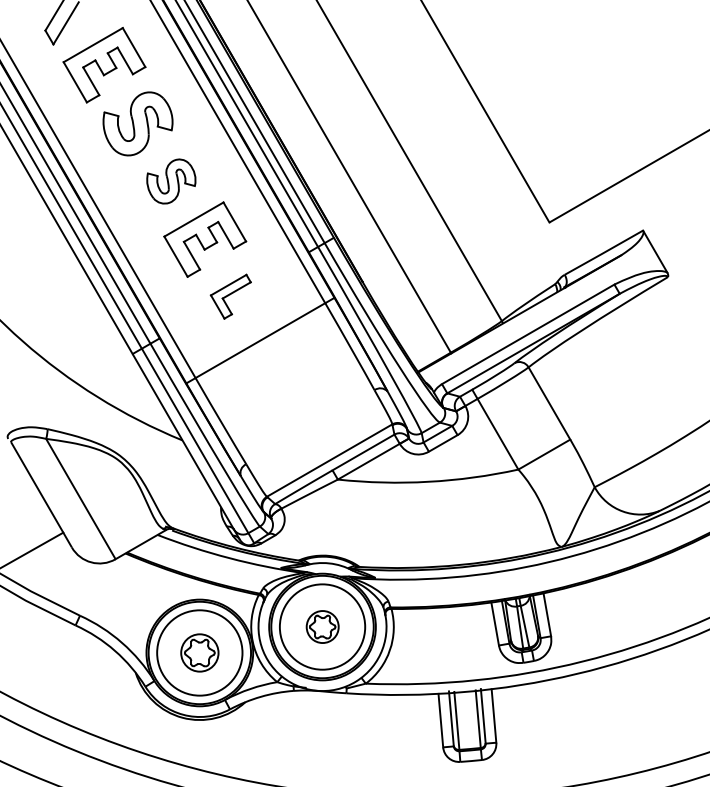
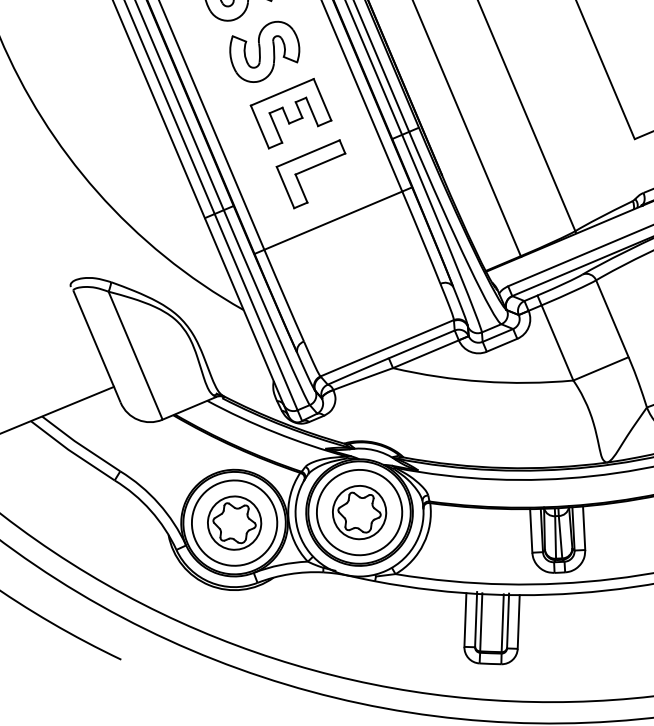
part: (171, 181) -> (264, 51), size x1.43
part: (230, 296) -> (309, 173), size x1.67
part: (322, 626) -> (359, 512), size x1.67
part: (199, 652) -> (234, 522), size x1.43

